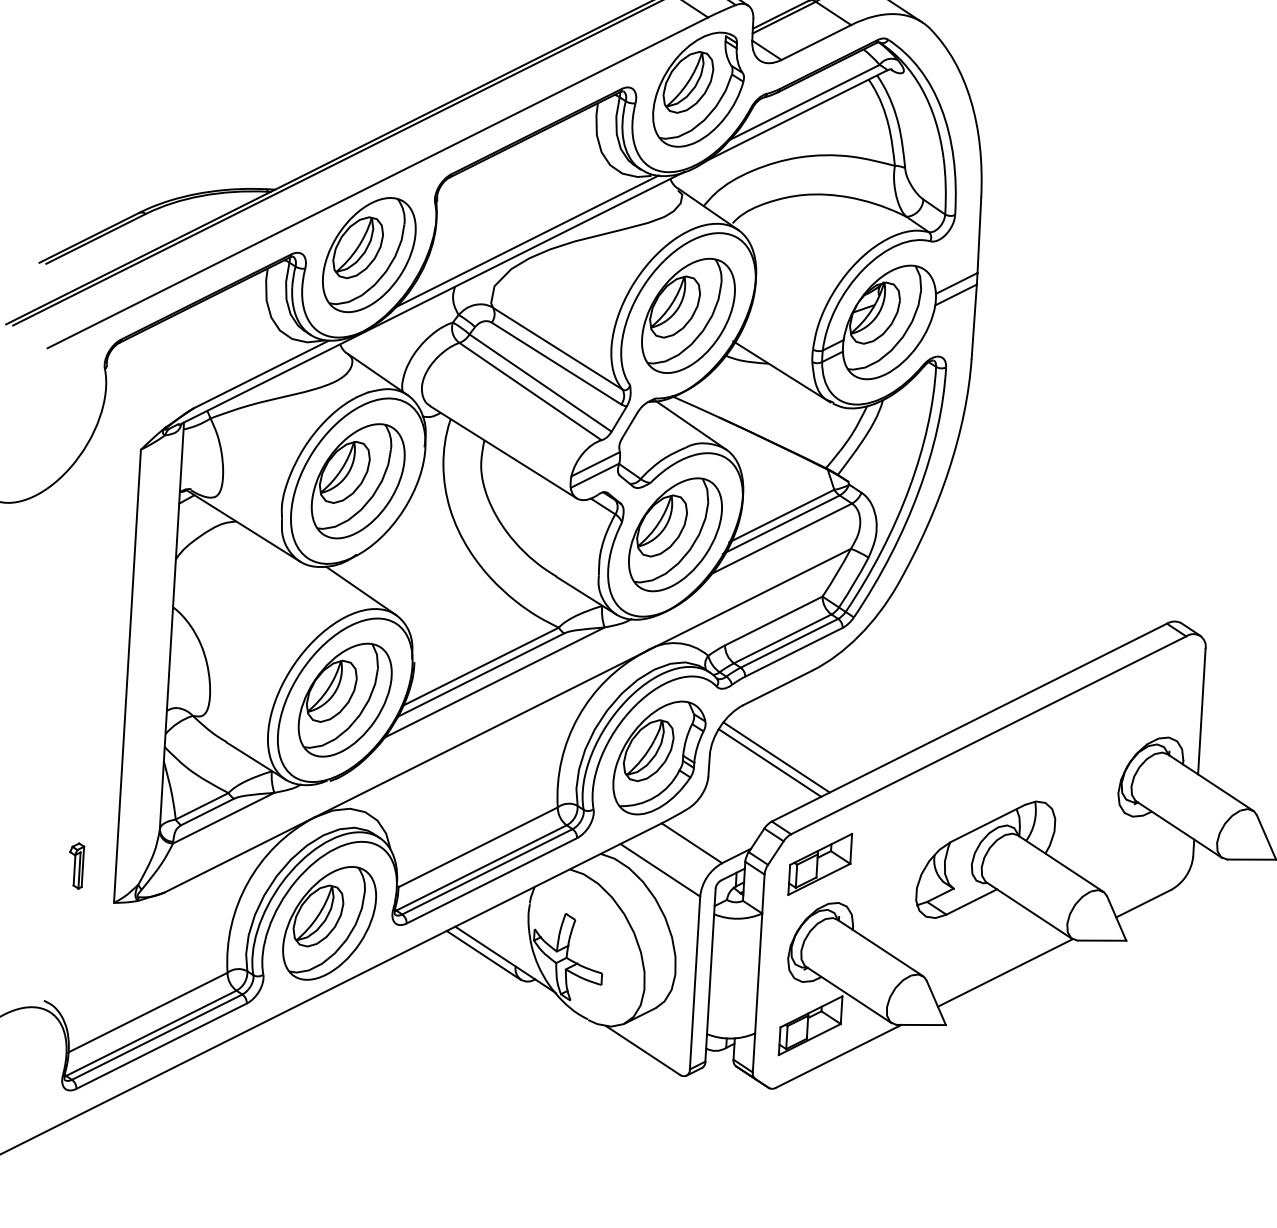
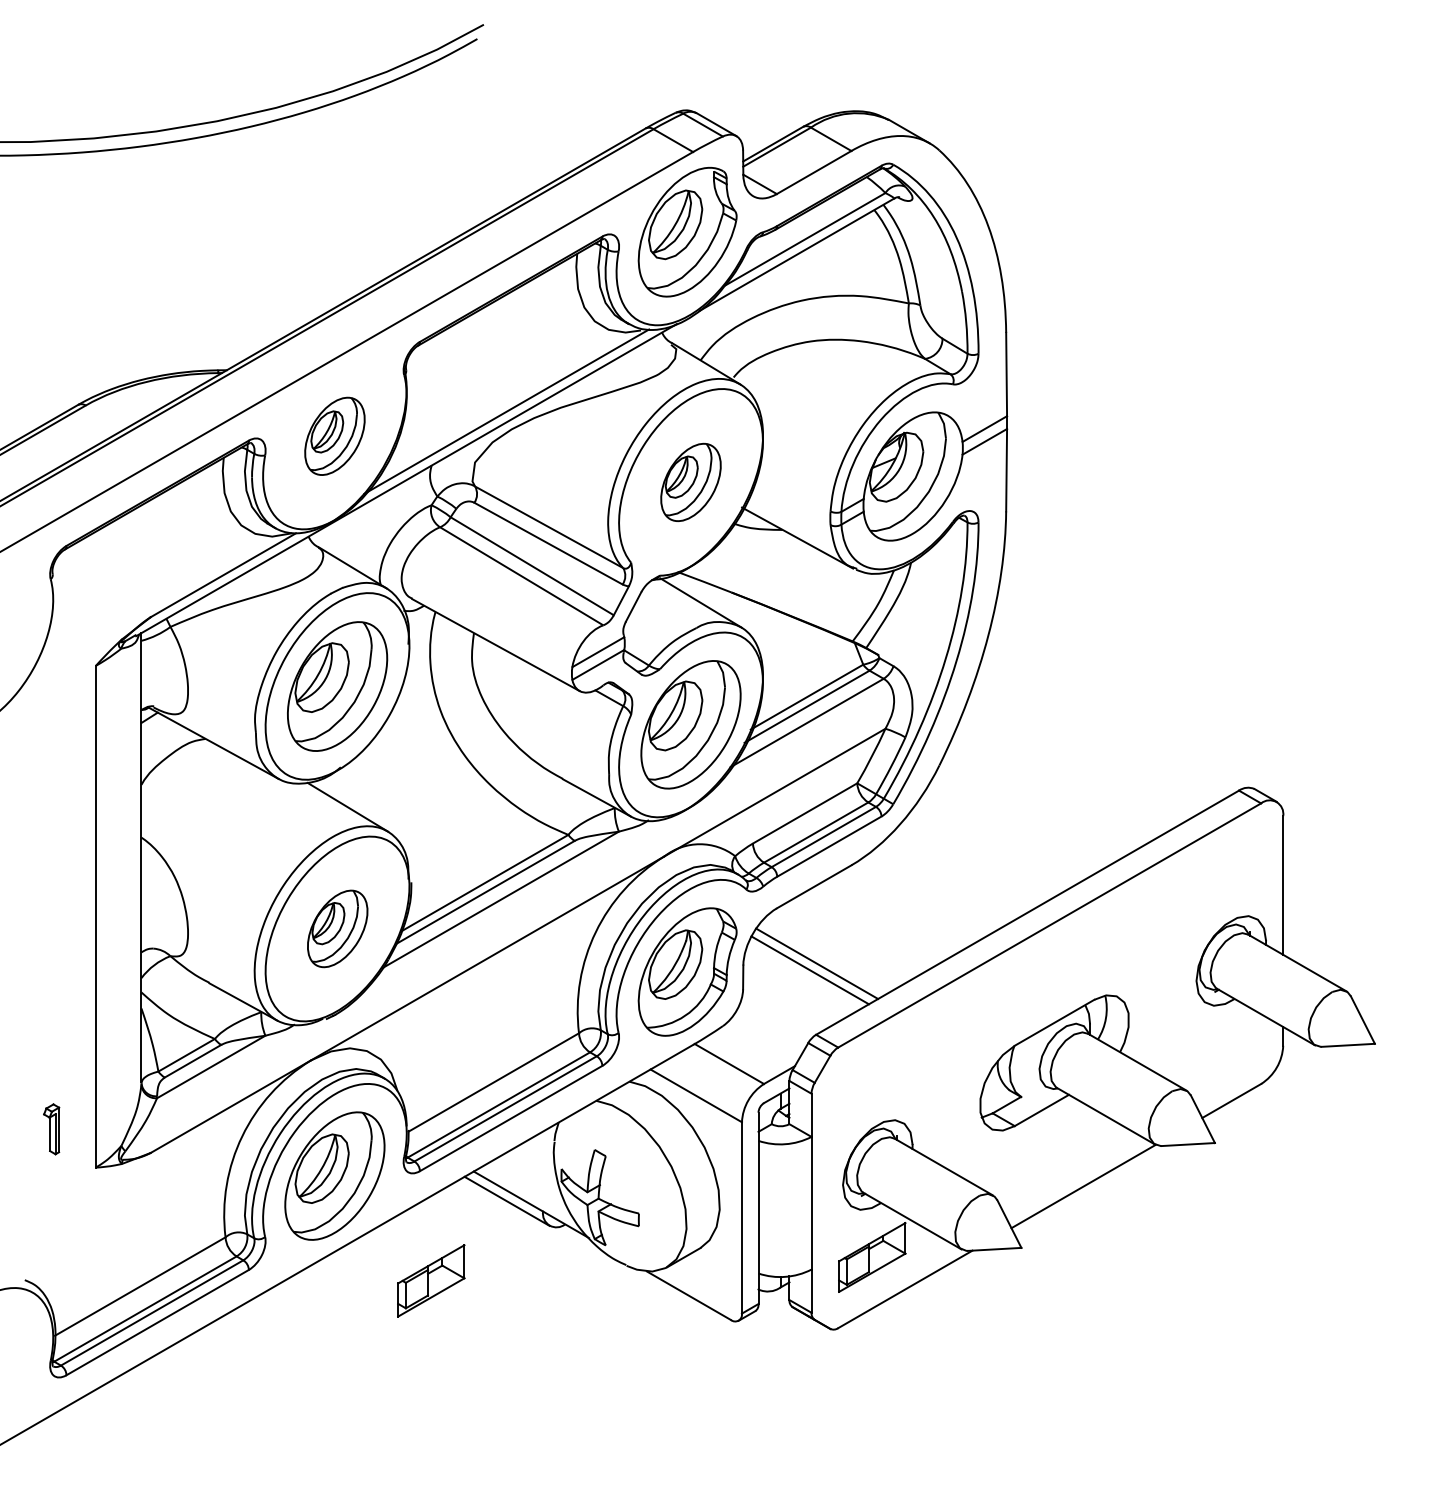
part: (368, 255) -> (334, 436), size x0.6
part: (688, 315) -> (690, 482), size x0.6
part: (345, 699) -> (337, 928), size x0.6
part: (820, 864) -> (431, 1280), moved

